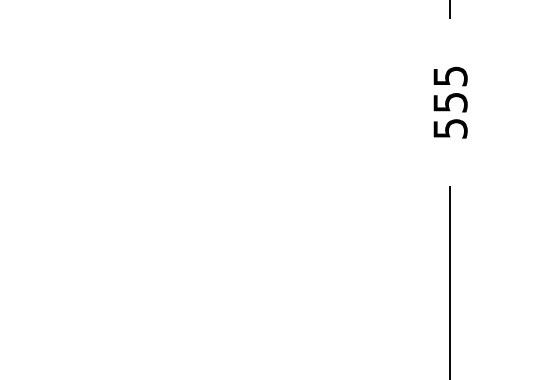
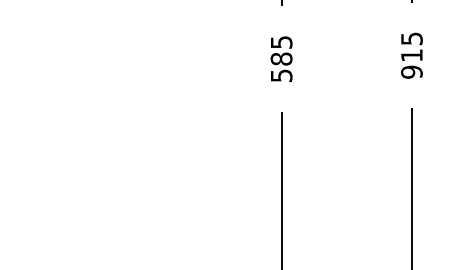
text: (450, 101) -> (281, 58), 555 -> 585

